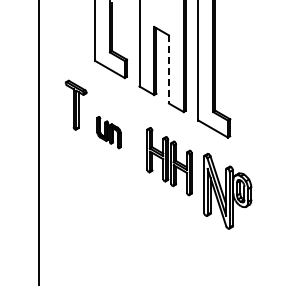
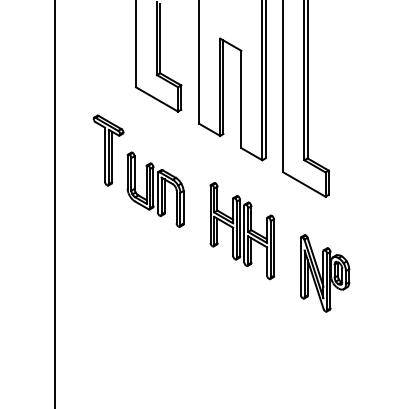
line: (168, 69) -> (240, 99), dashed -> solid
part: (108, 132) -> (154, 189), size x1.67
part: (227, 190) -> (324, 272), size x0.71

